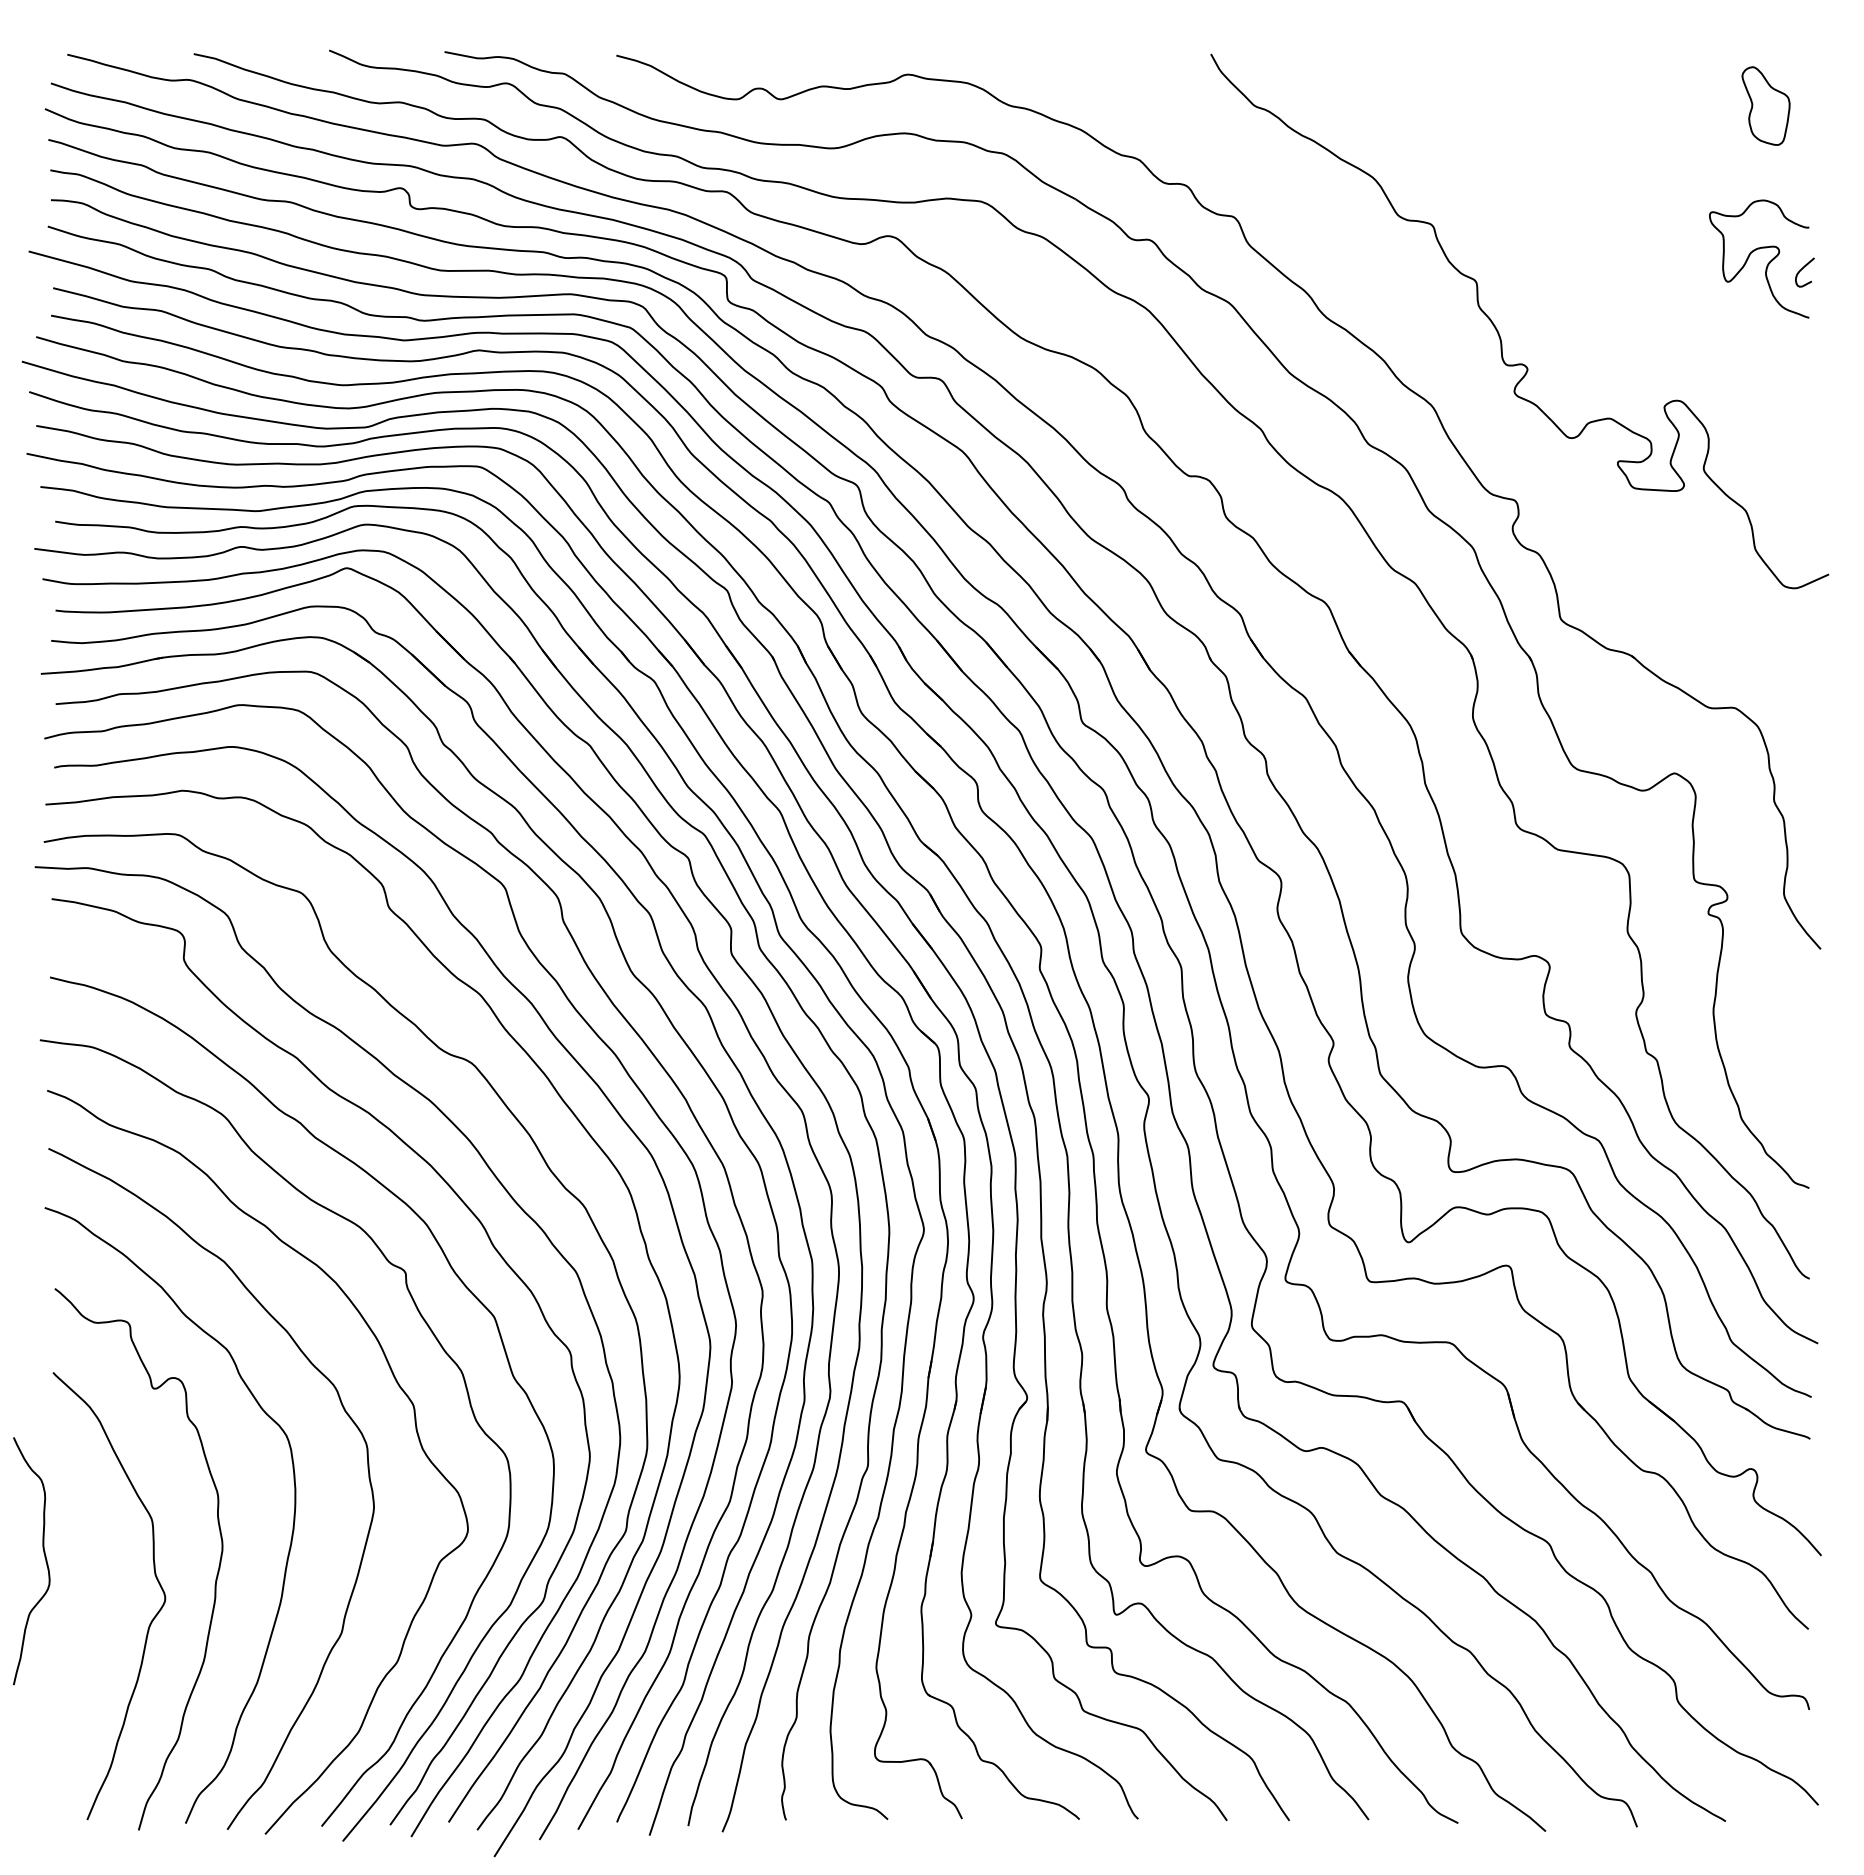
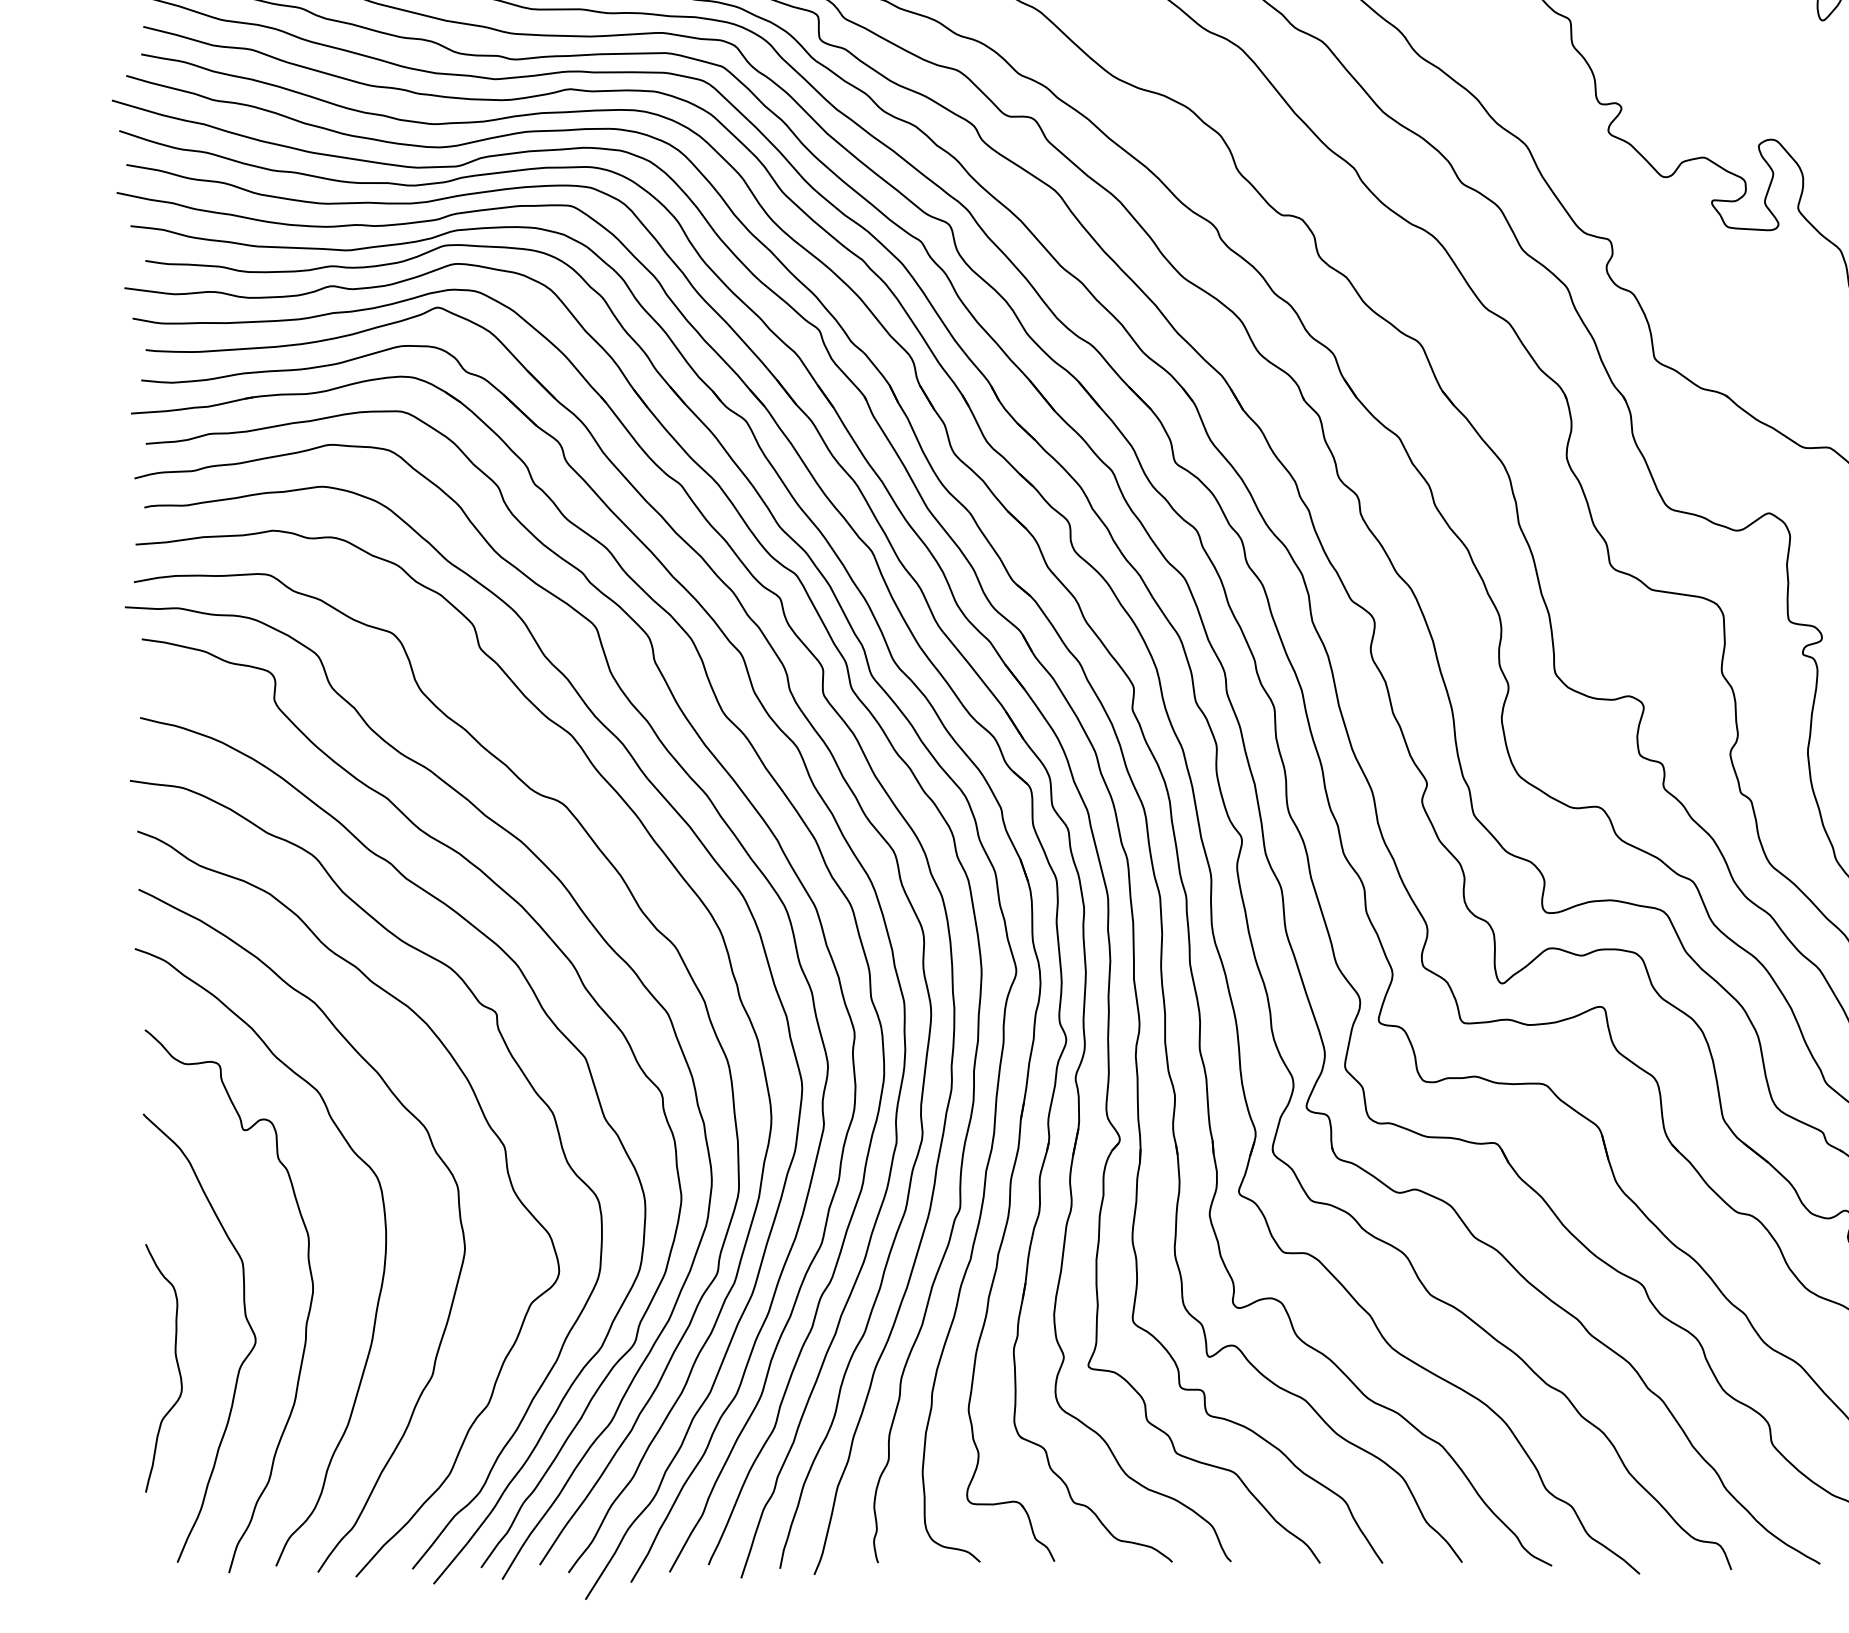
curve: (44, 1557) -> (176, 1364), moved

